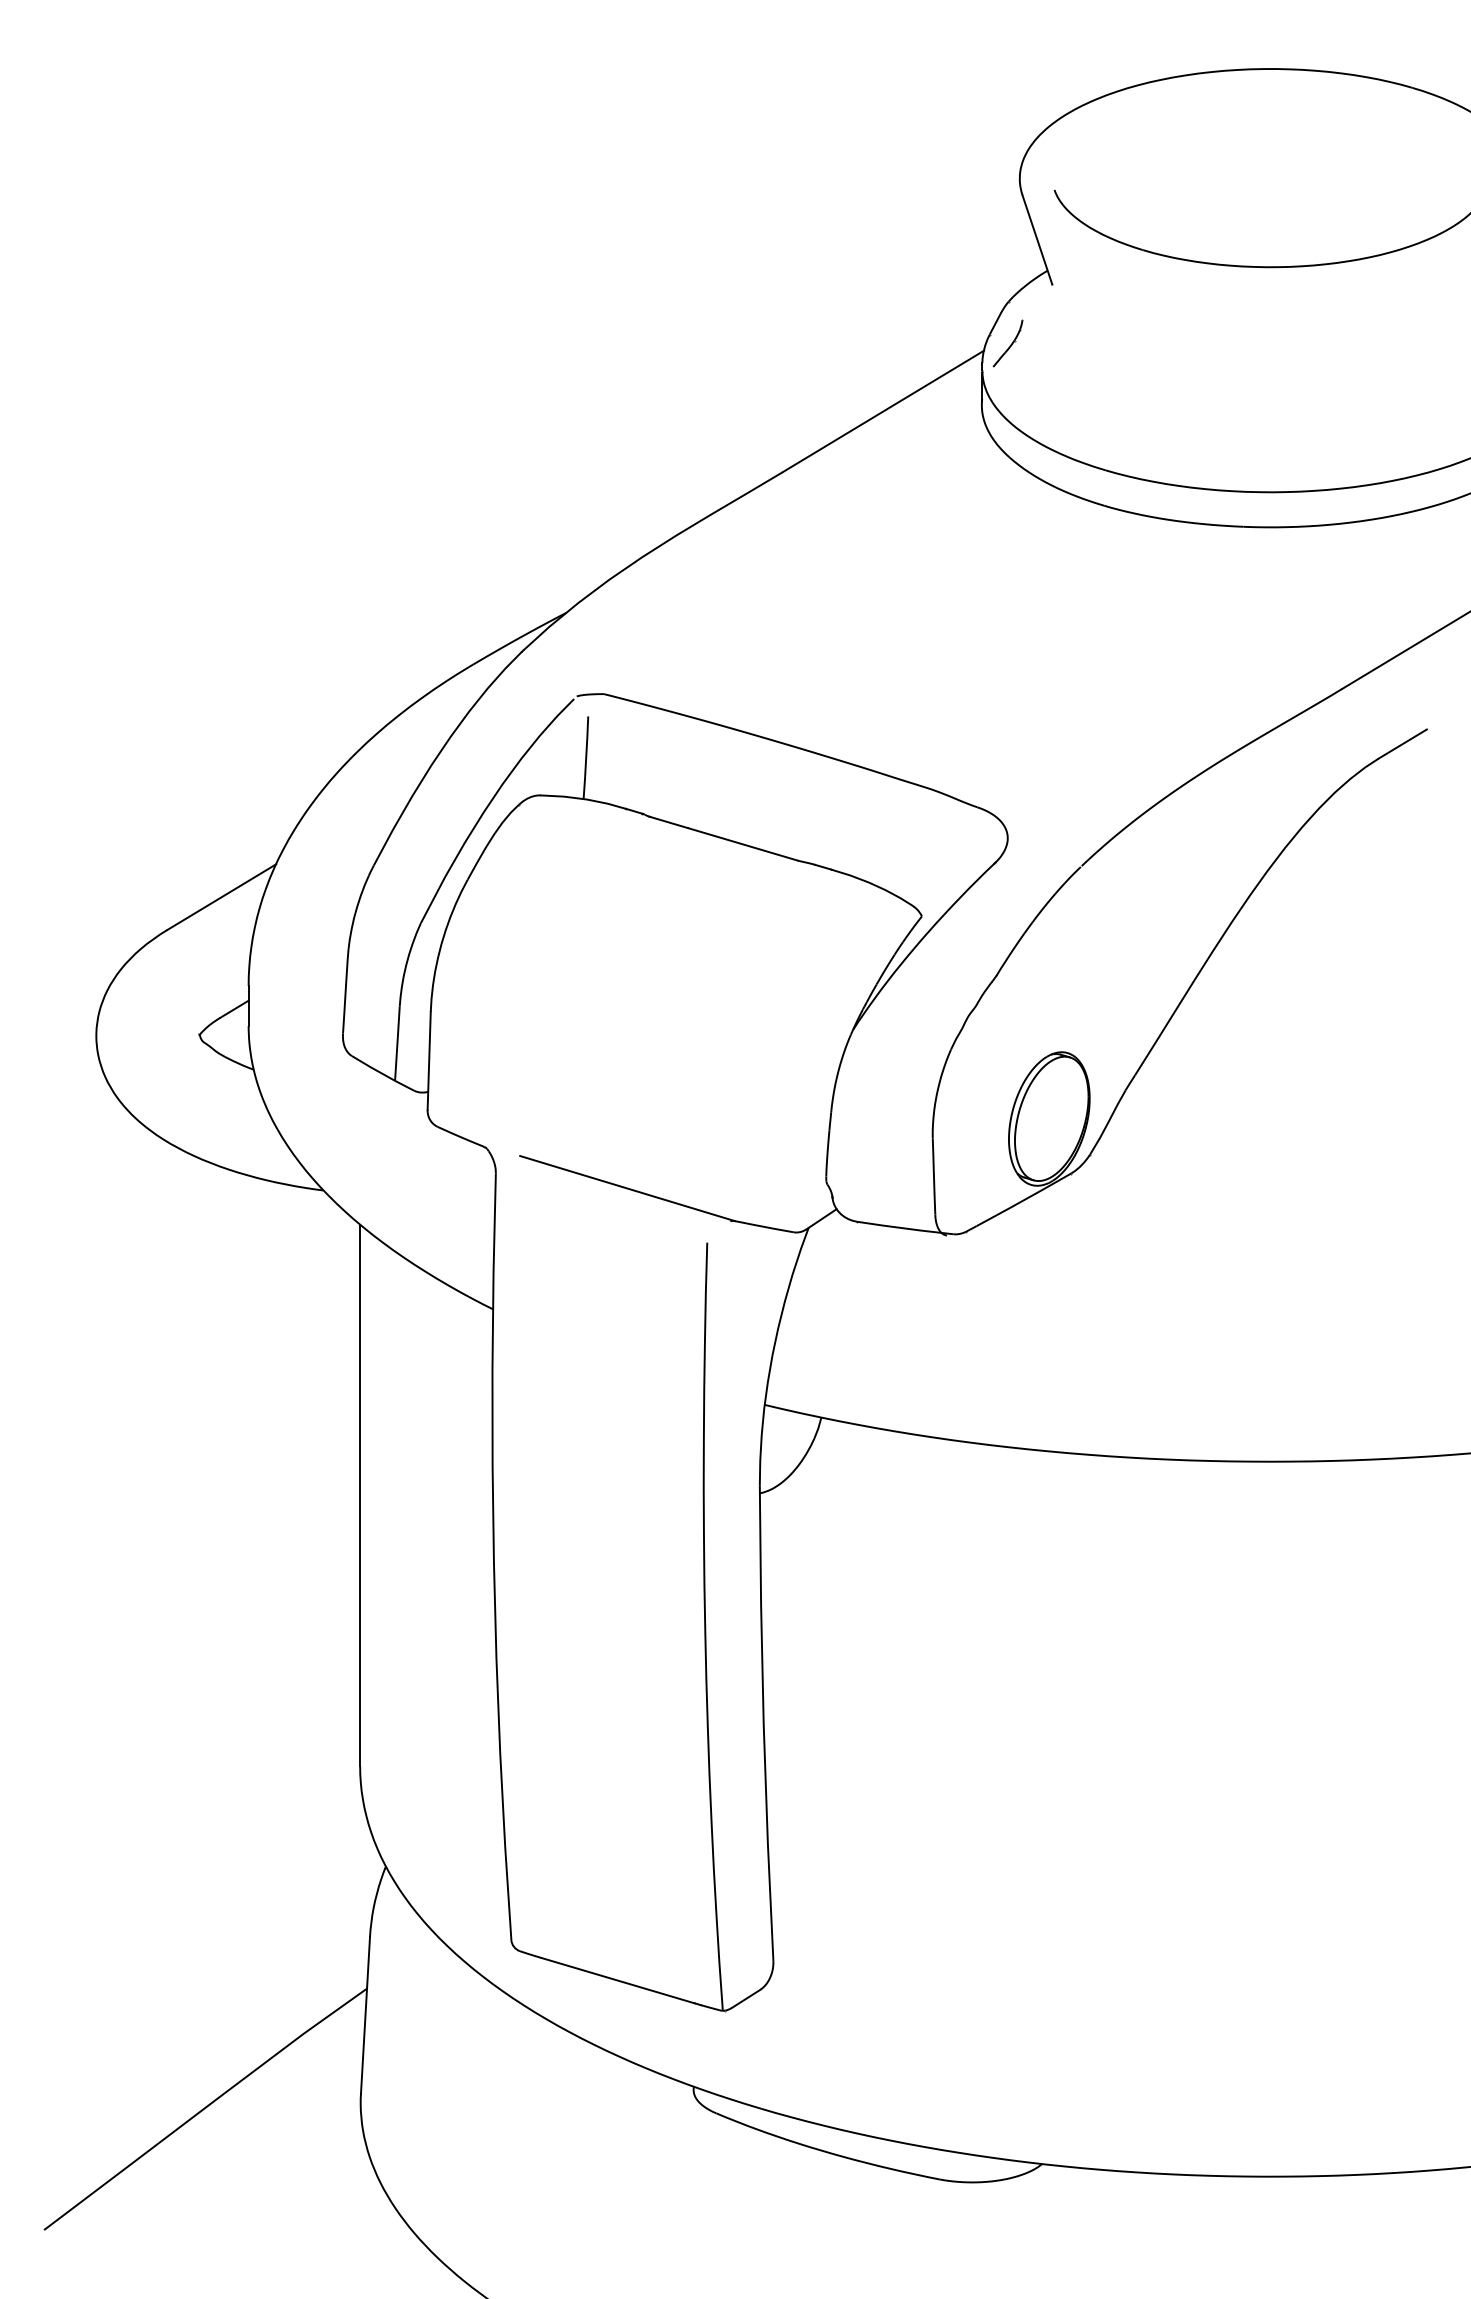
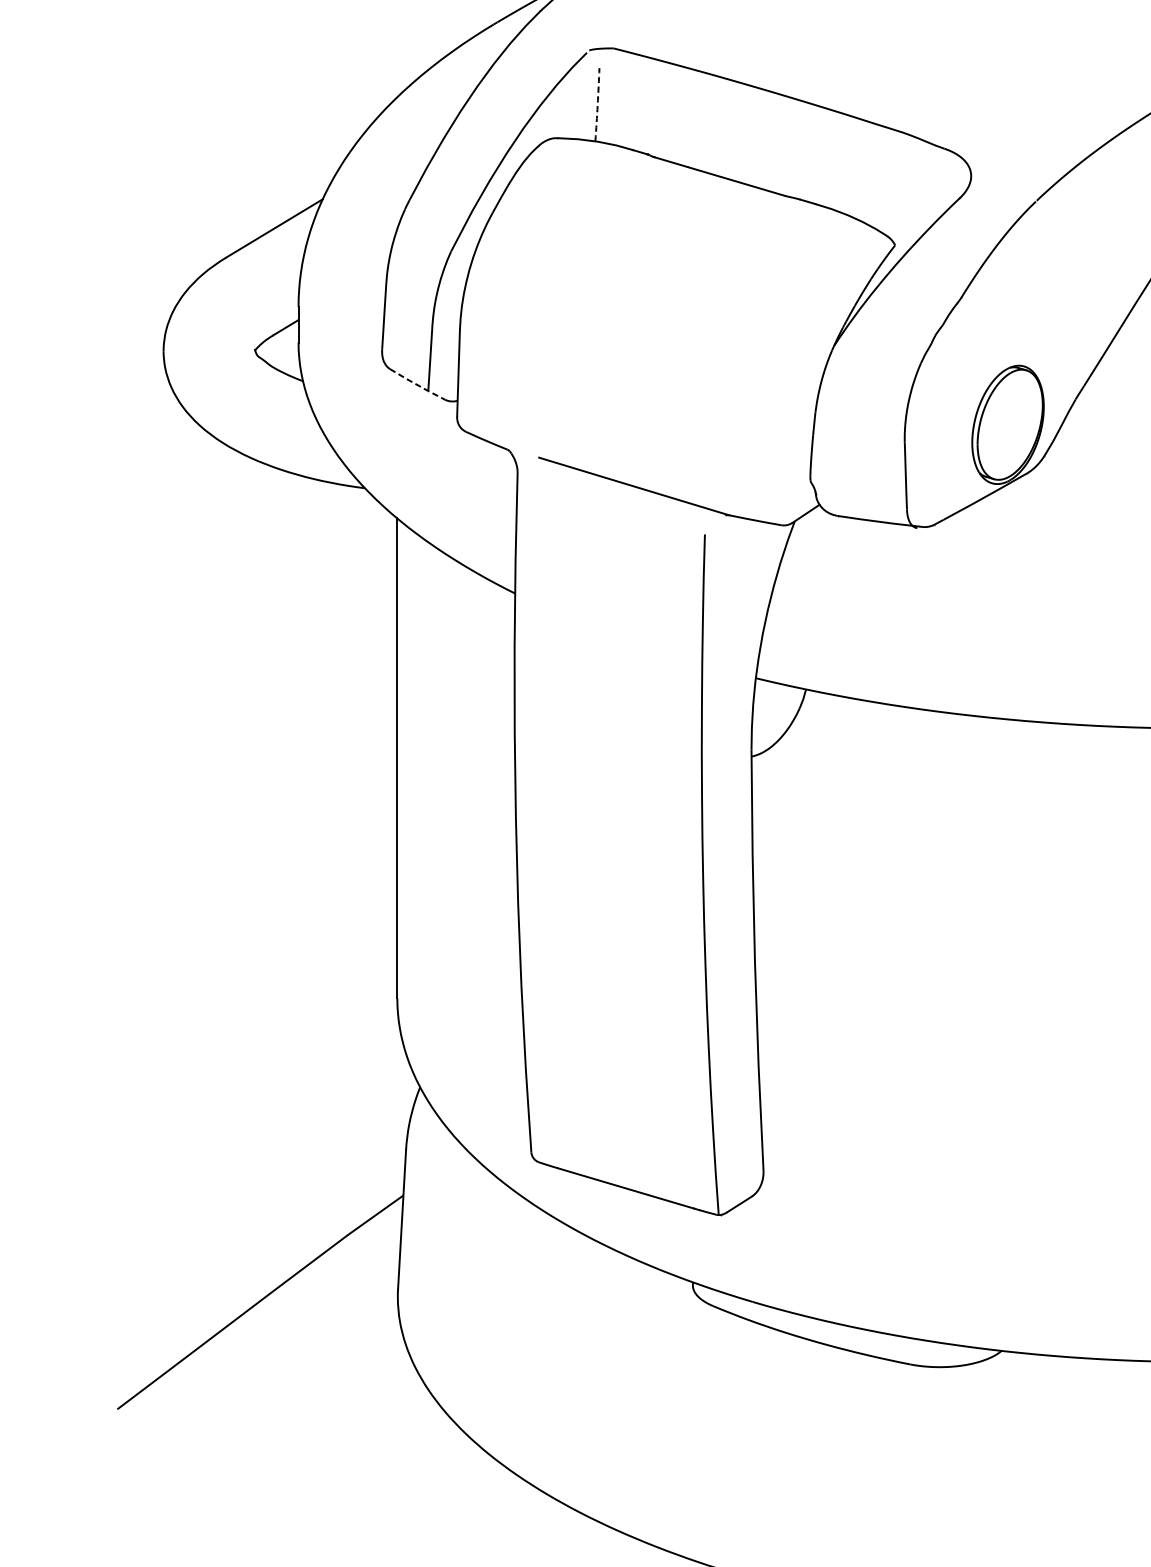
arc: (586, 757) -> (597, 104), solid -> dashed
line: (382, 1074) -> (417, 385), solid -> dashed

